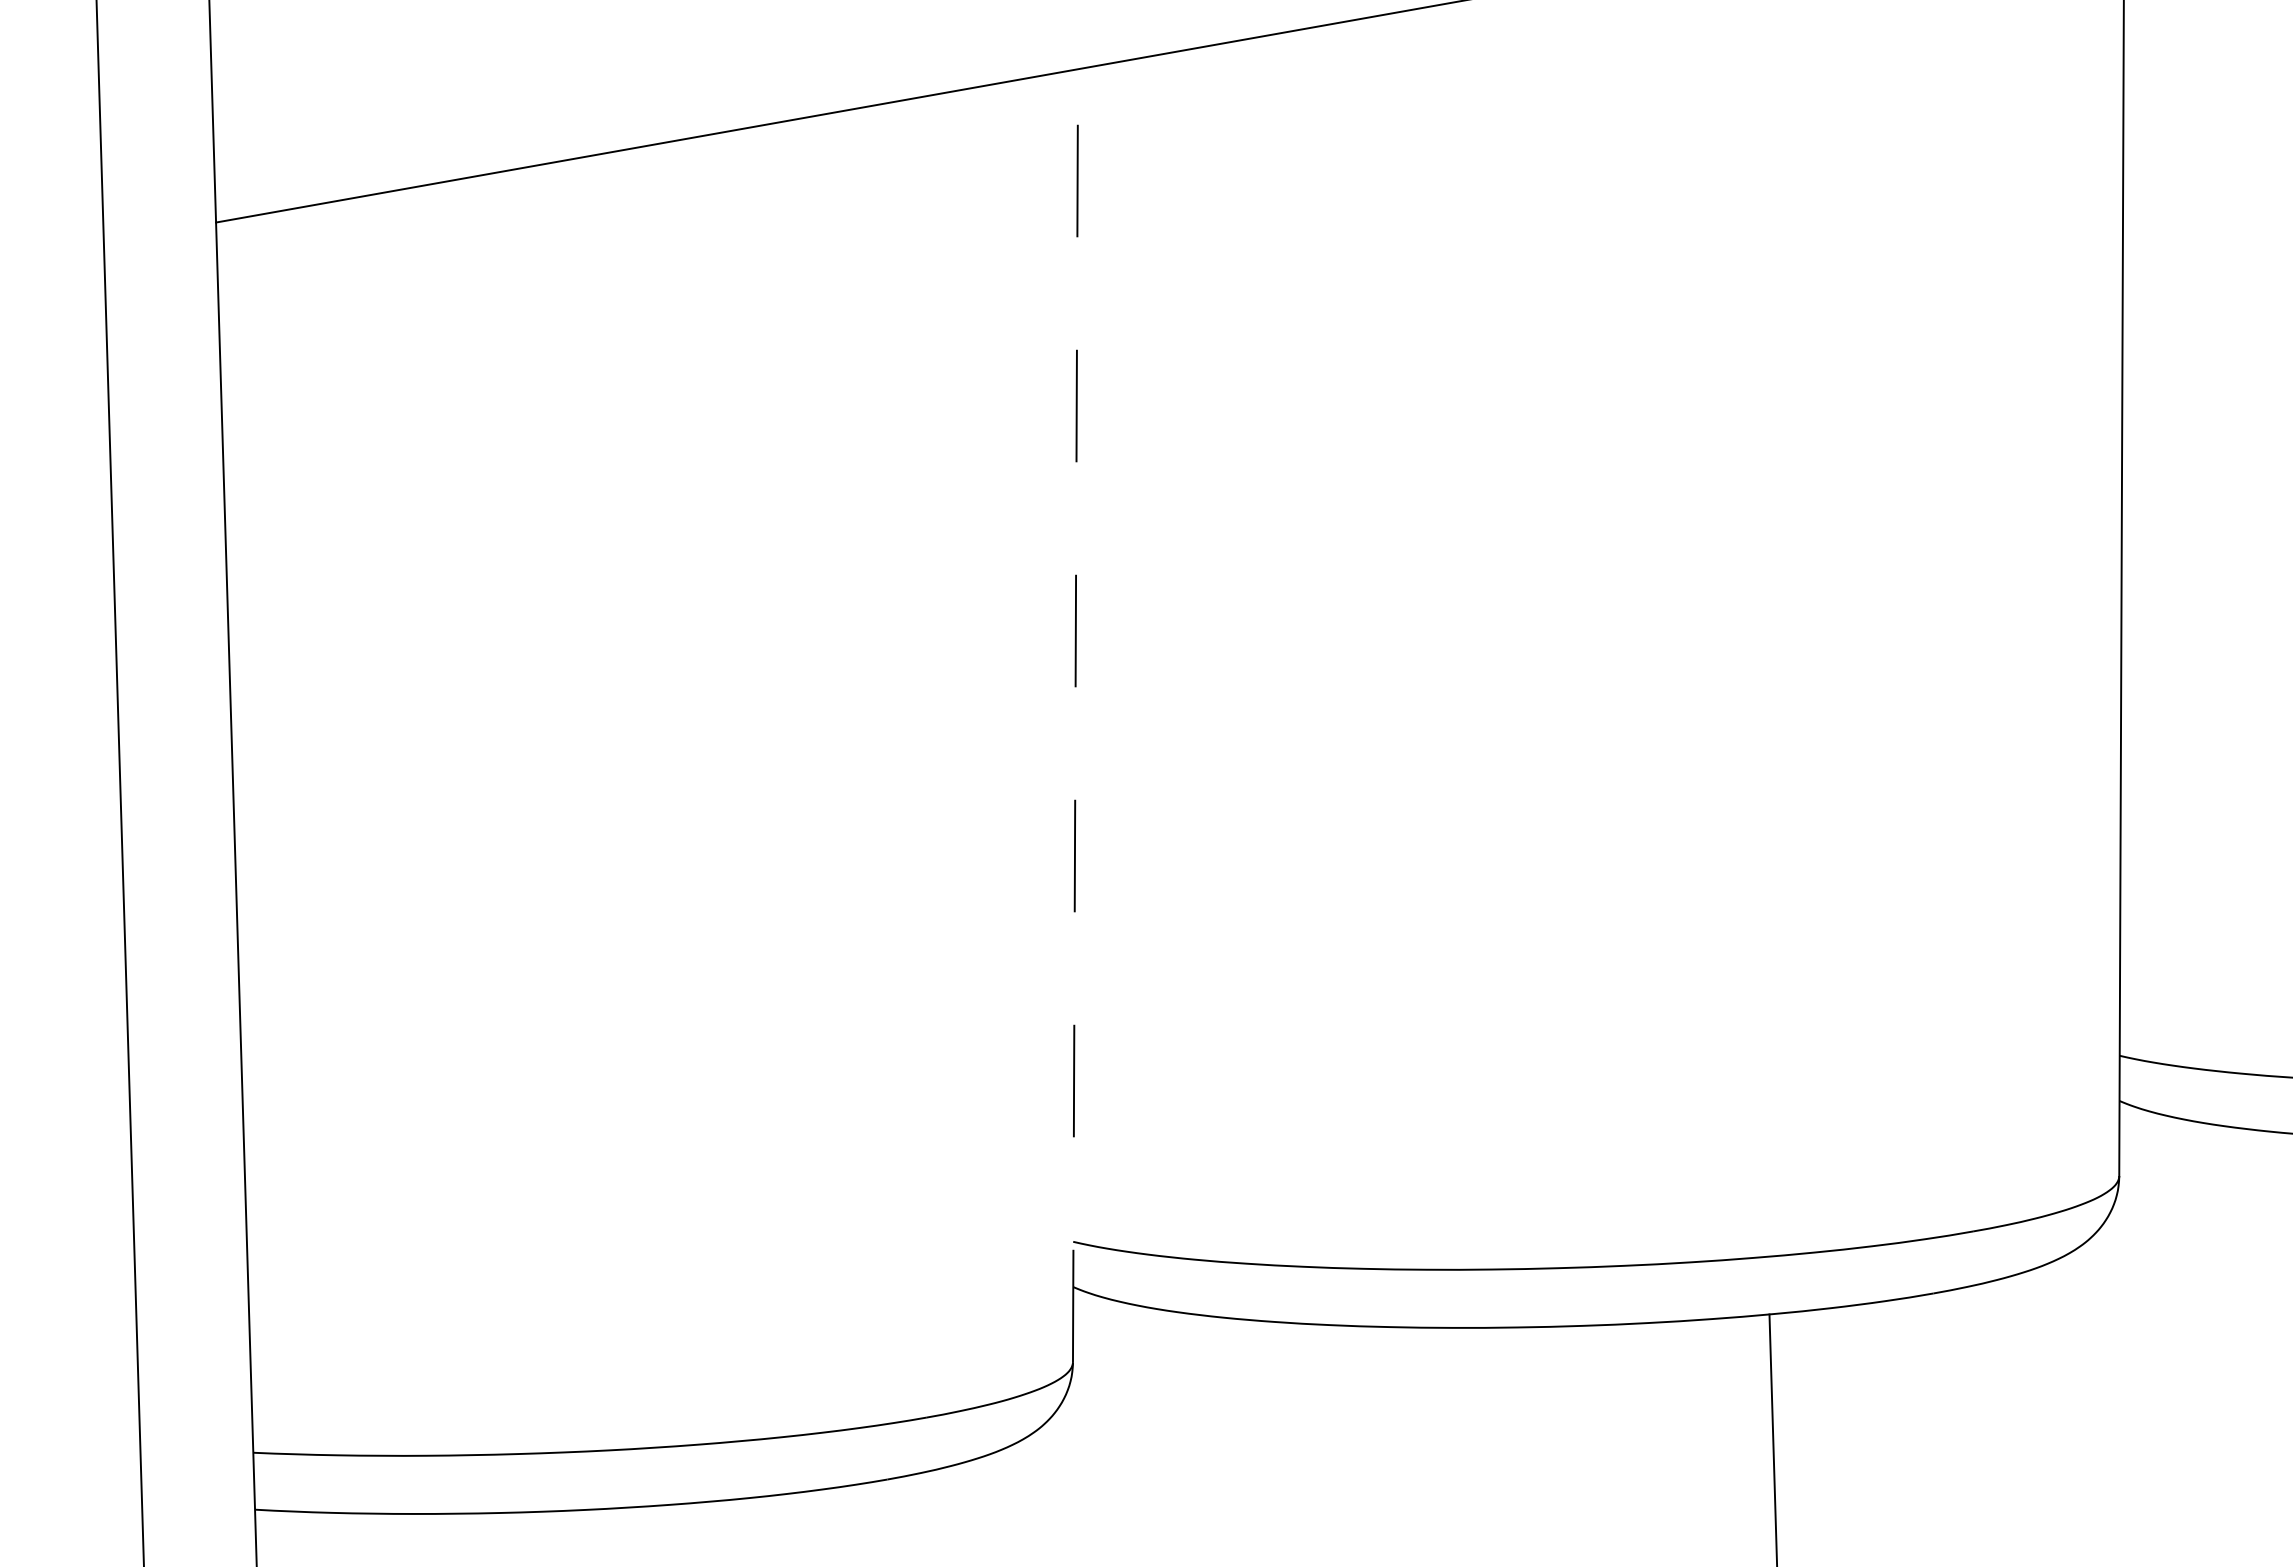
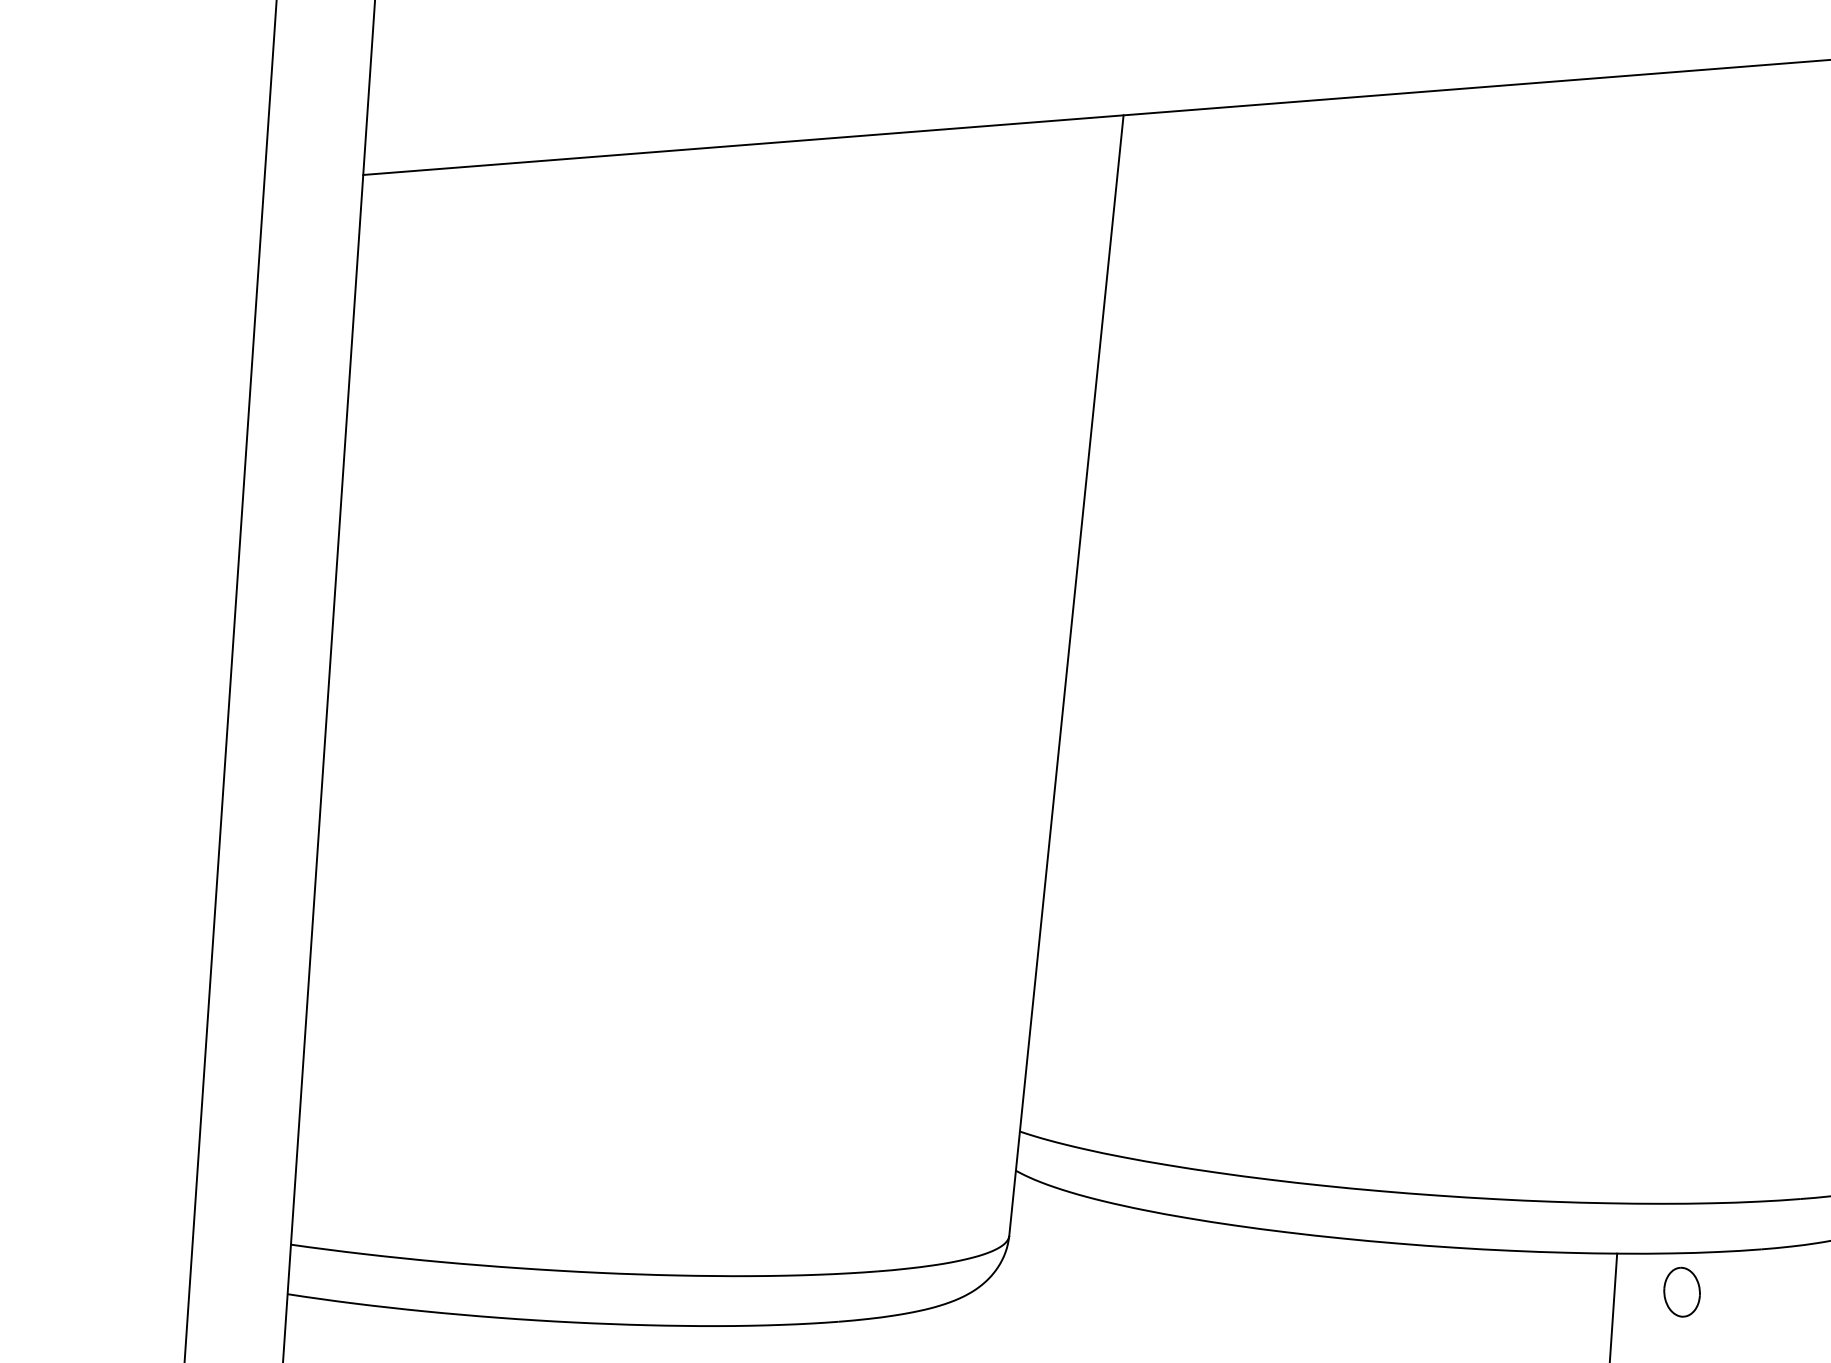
line: (1075, 715) -> (1066, 675), dashed -> solid
part: (1847, 1351) -> (1681, 1292), added

